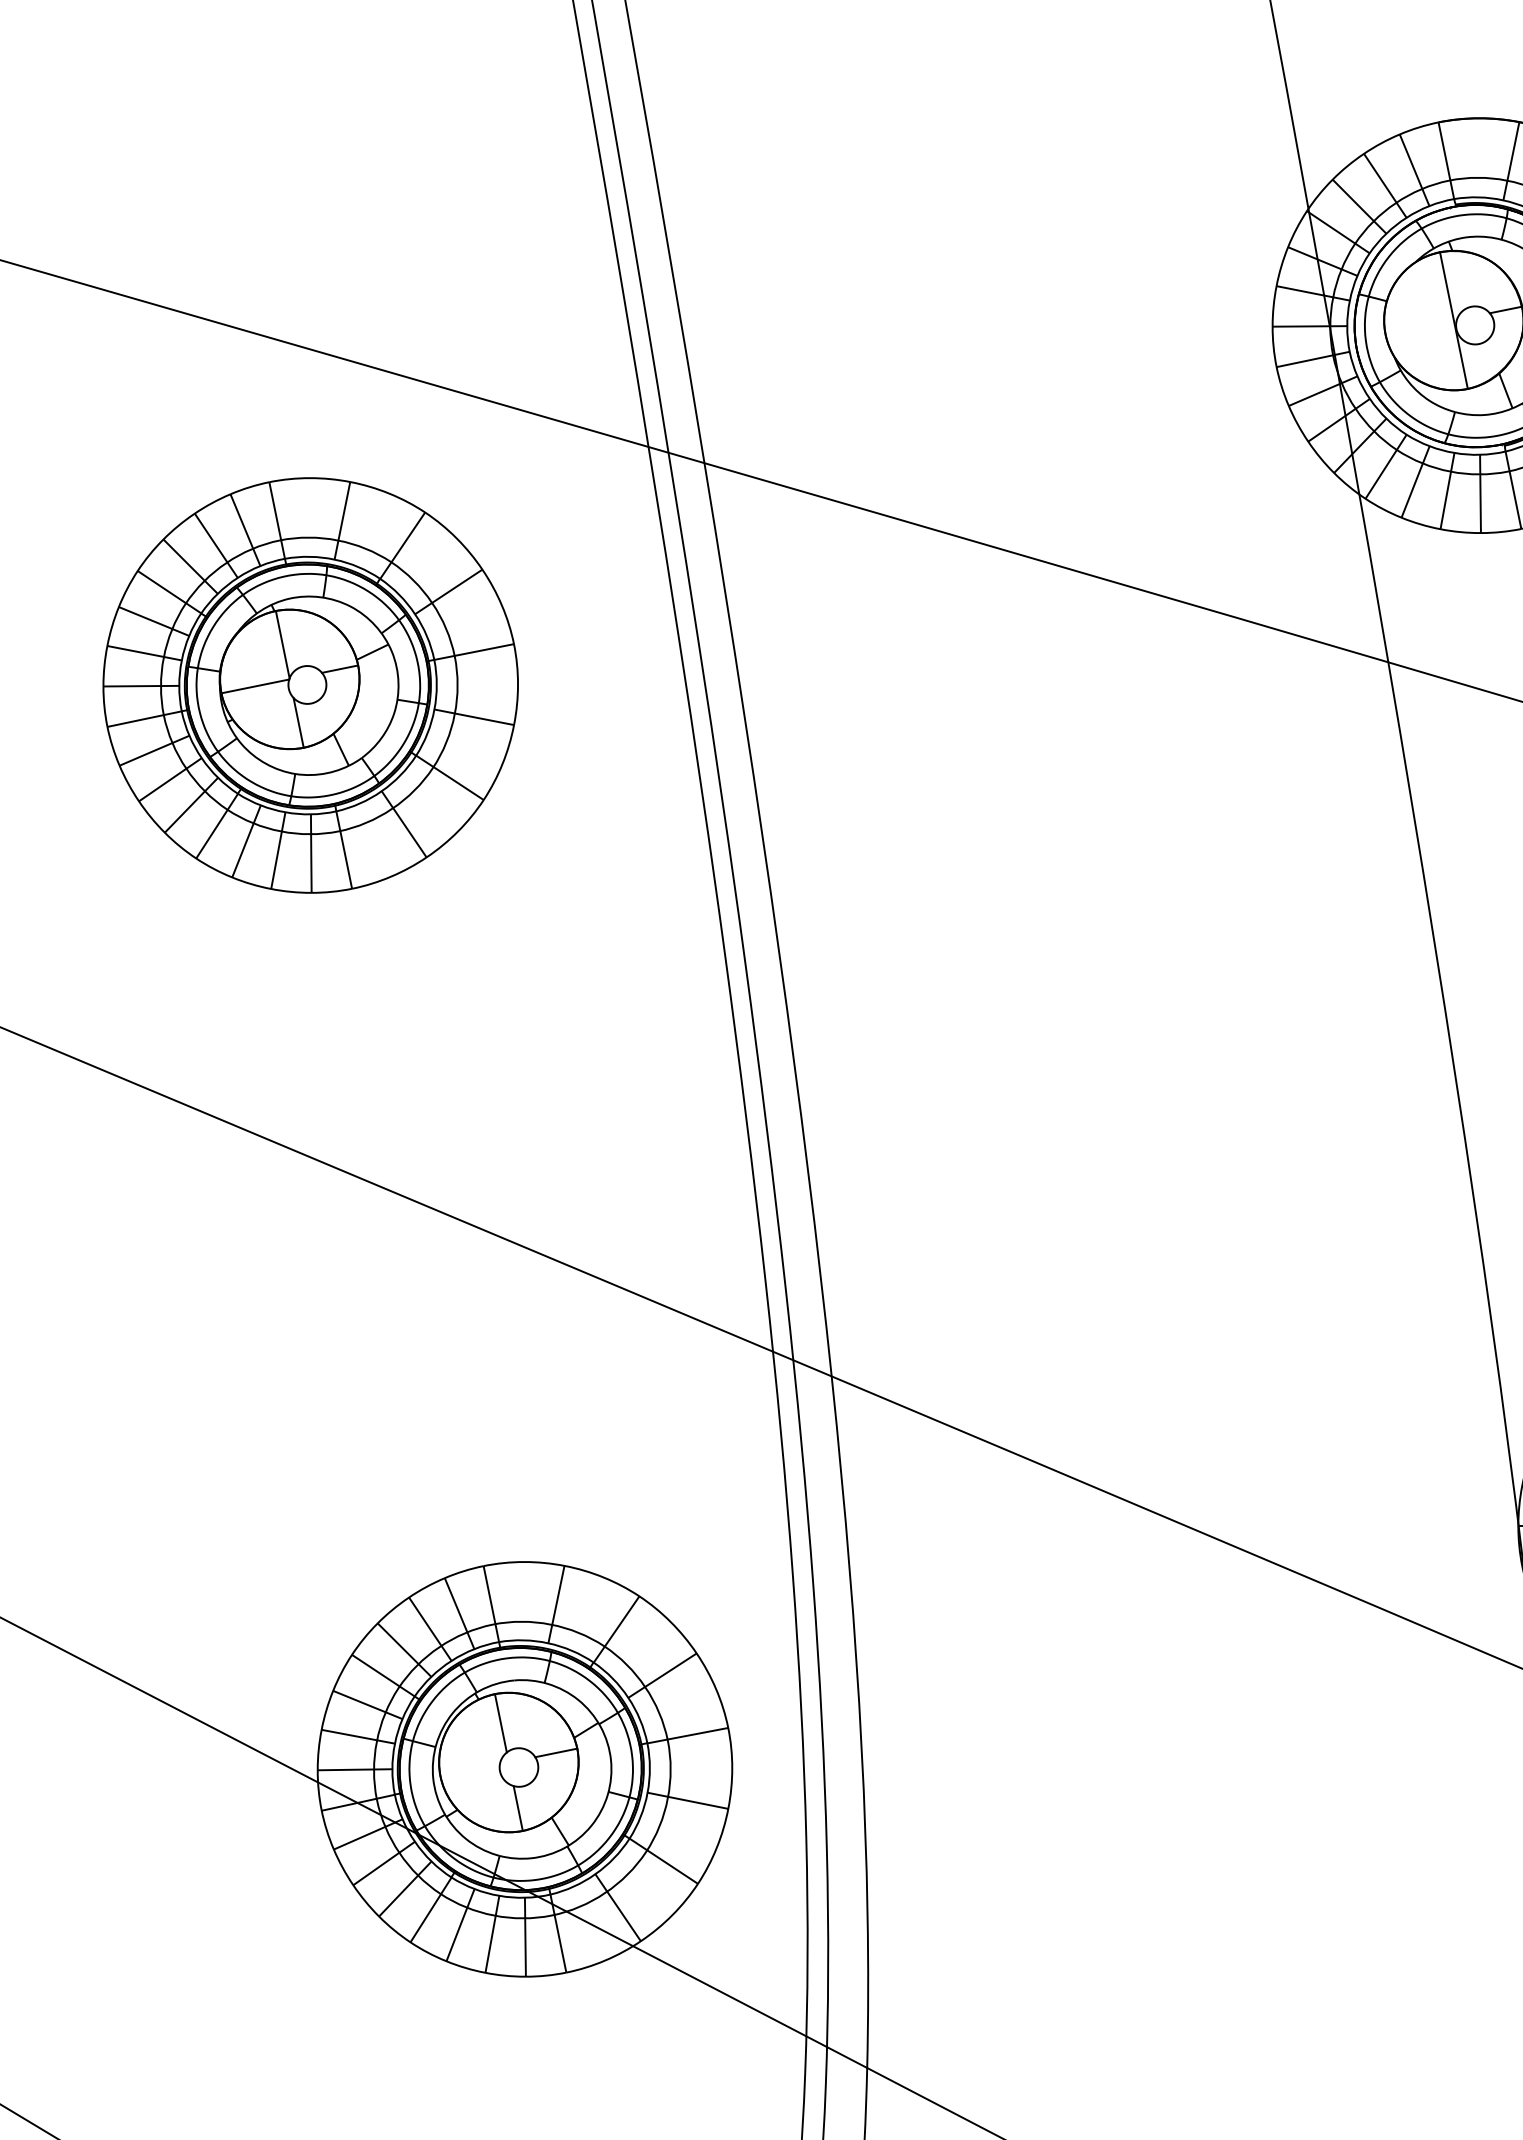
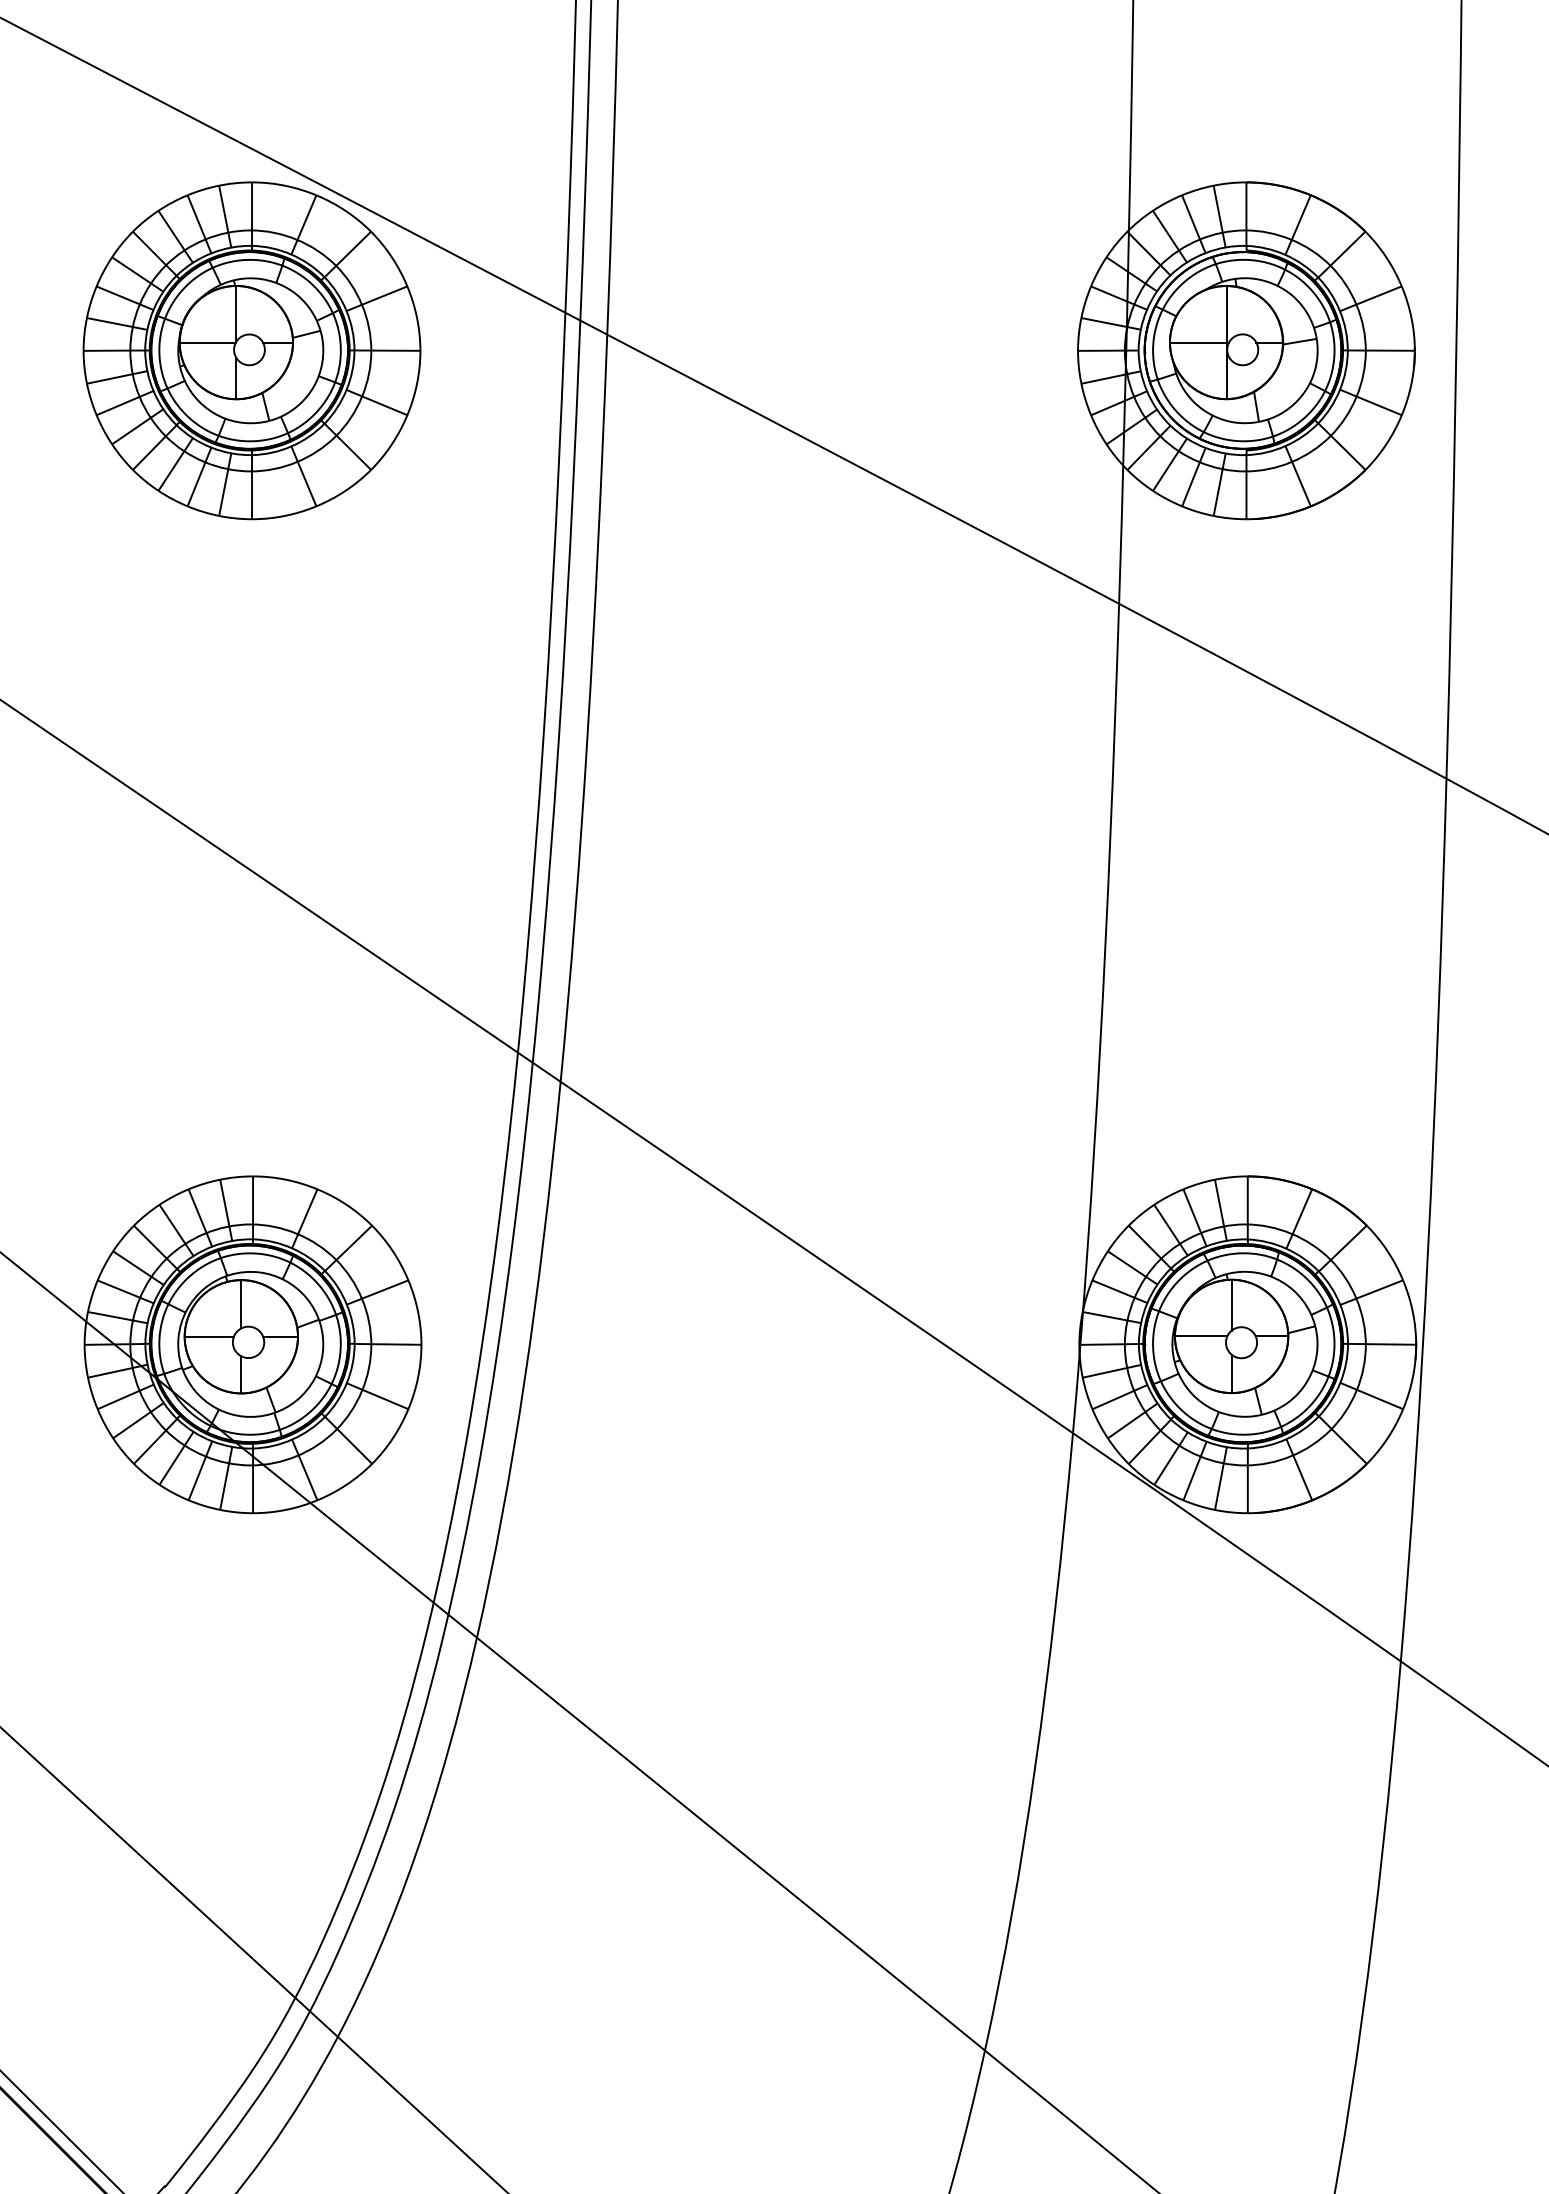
line: (1421, 327) -> (1199, 342), added
part: (310, 685) -> (251, 350), moved
line: (469, 1770) -> (208, 1336), added

